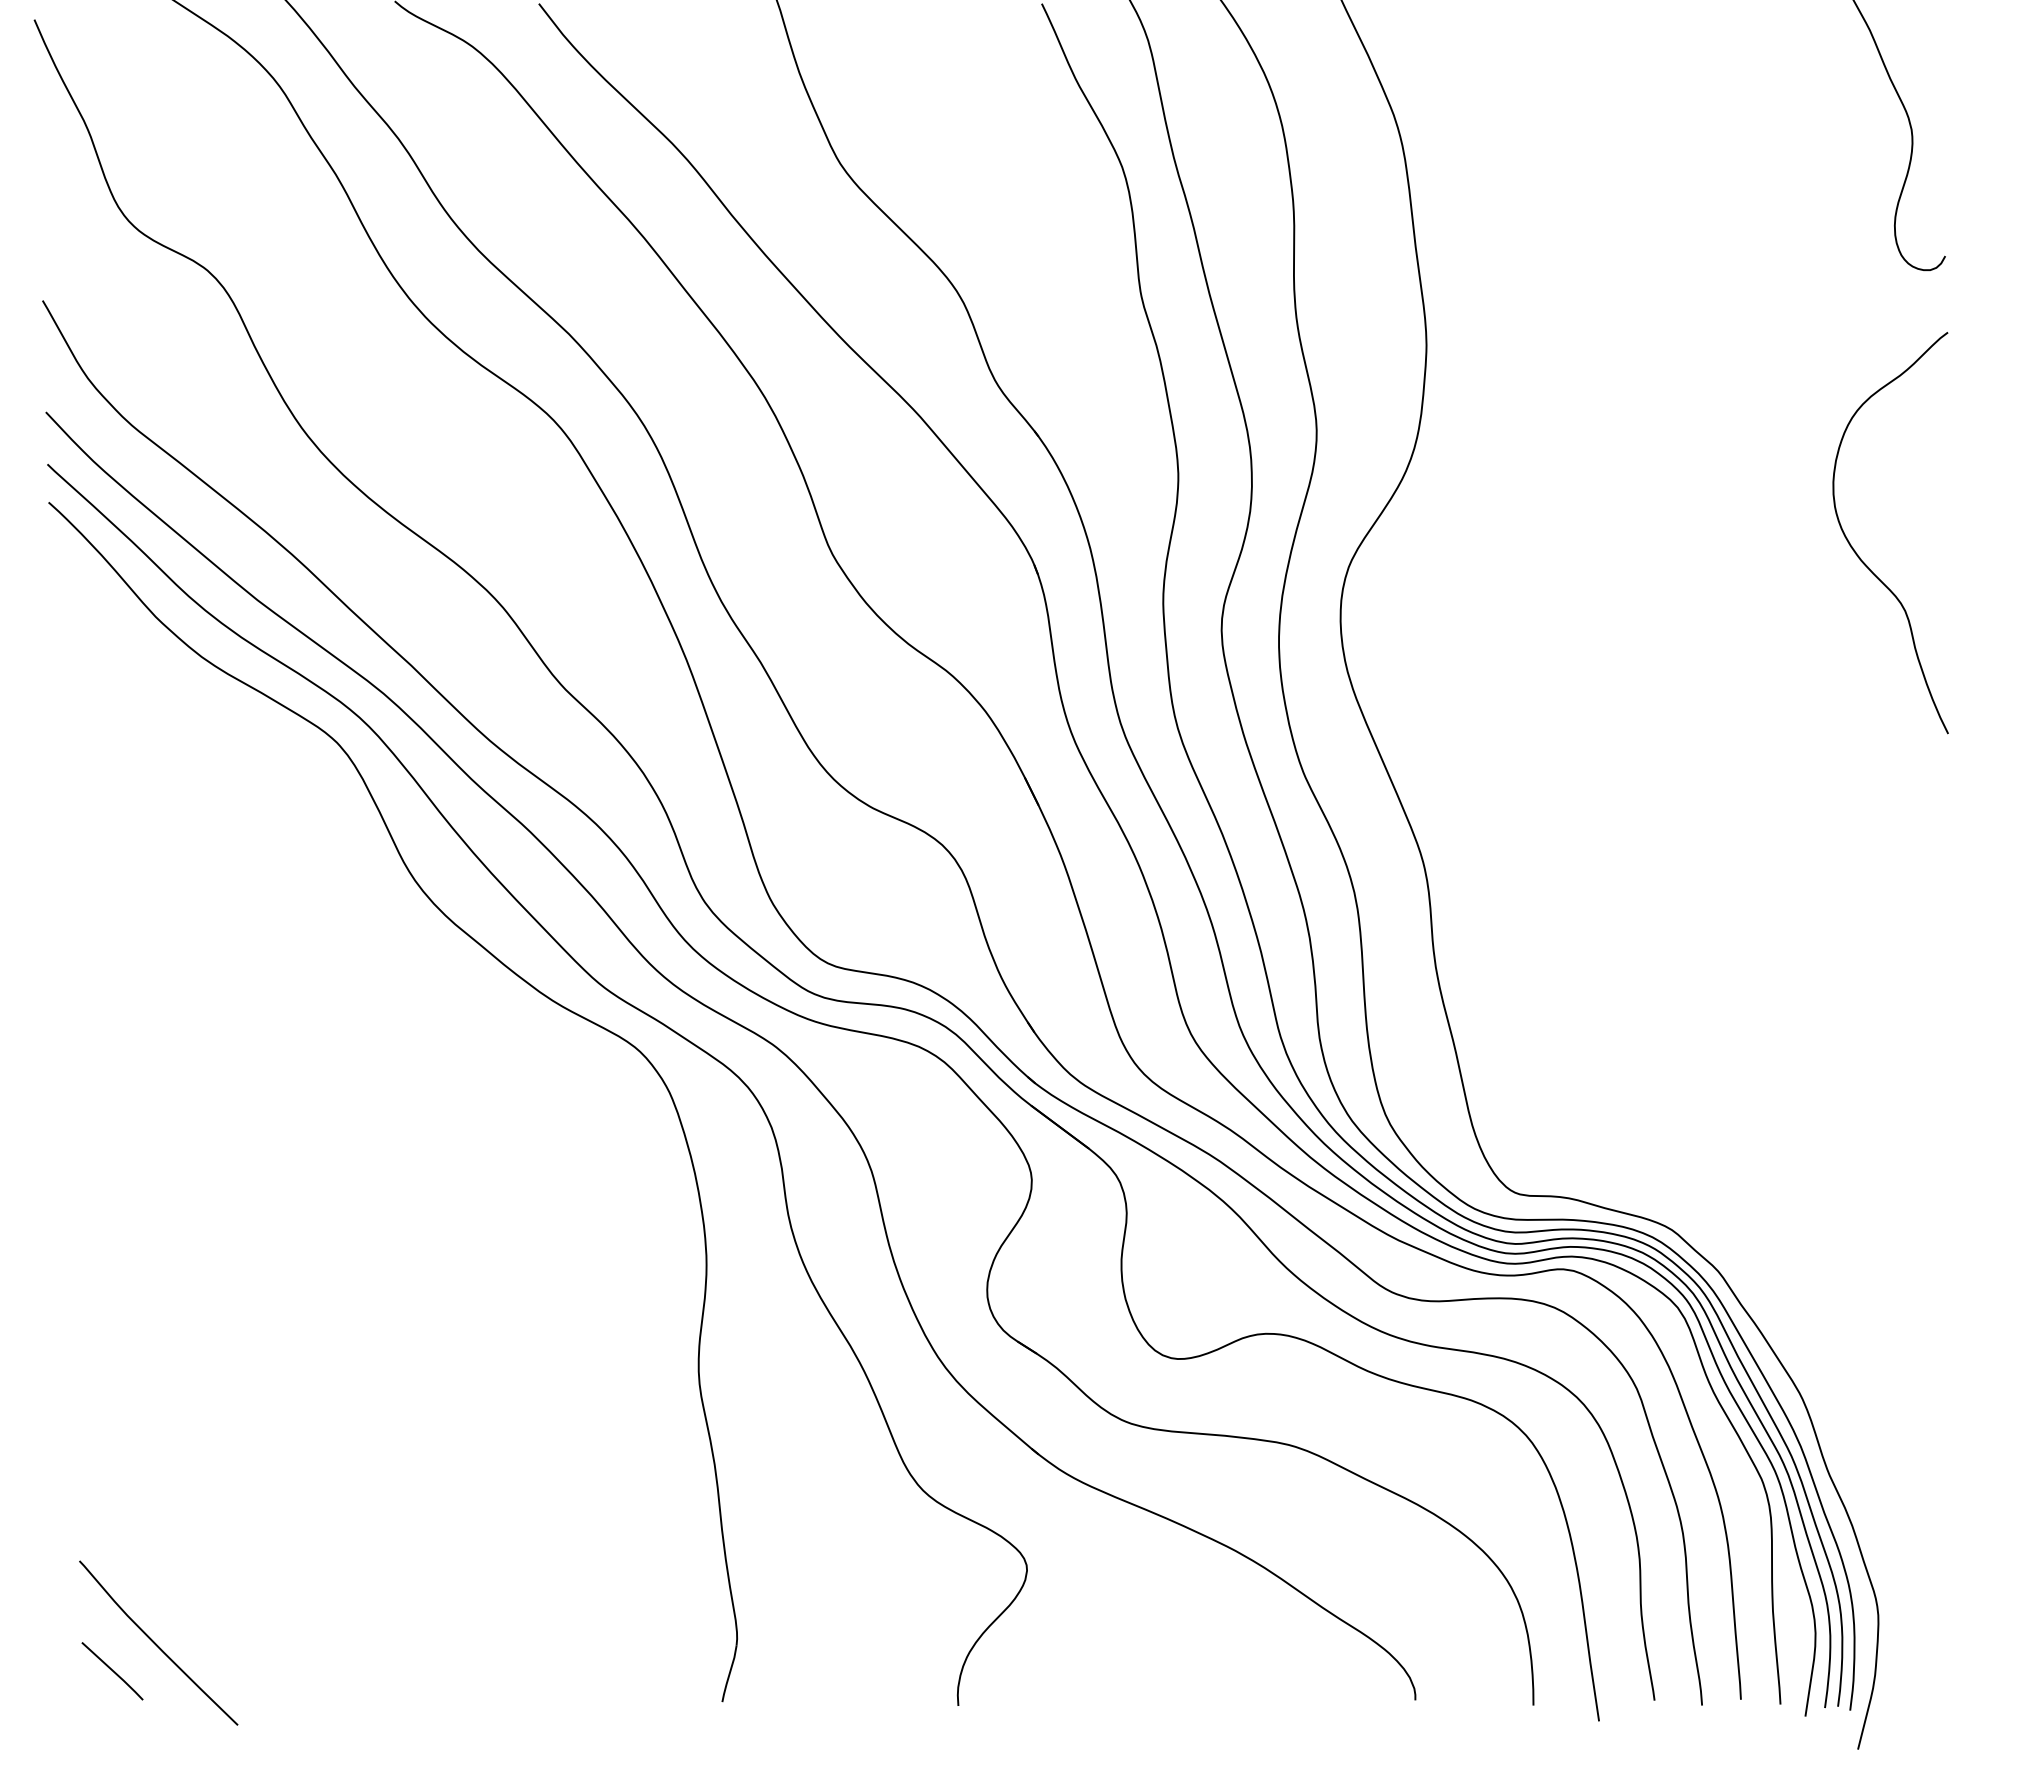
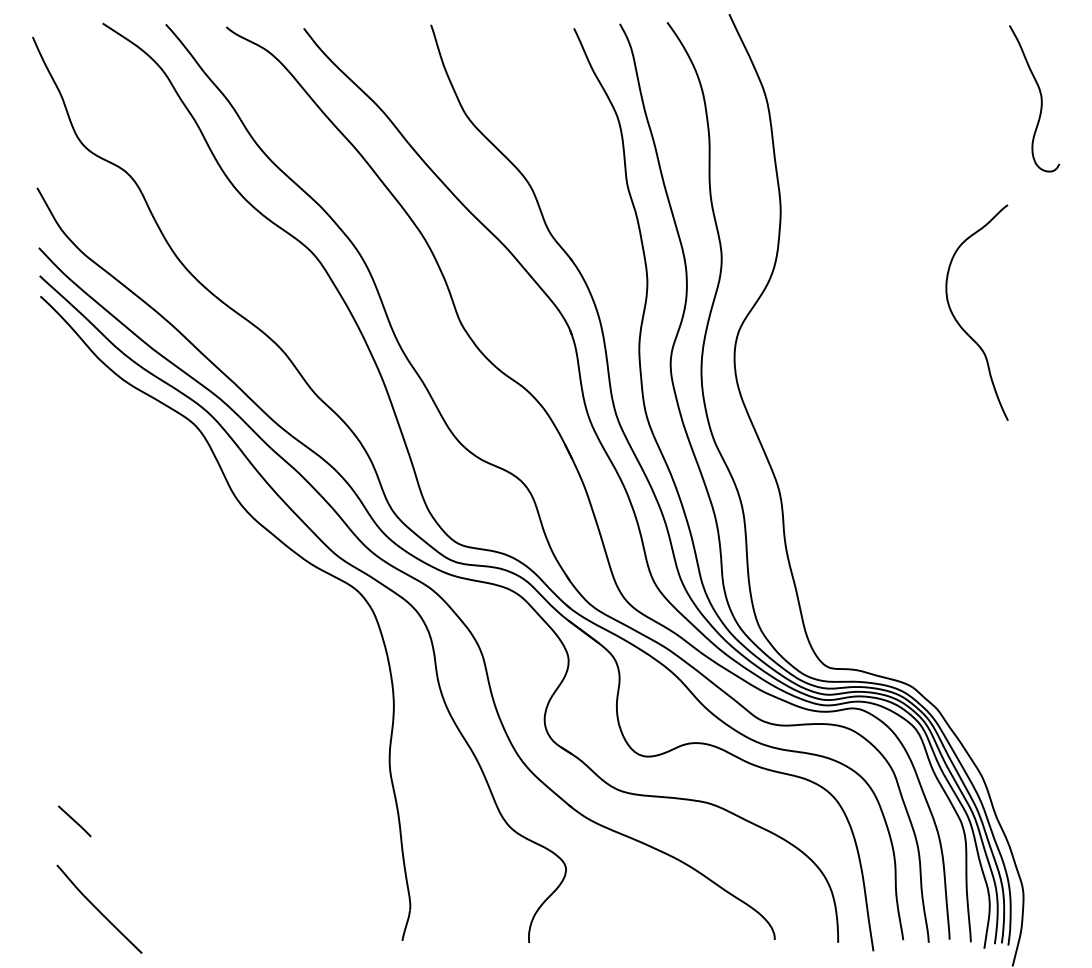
curve: (1859, 554) -> (960, 324), moved
line: (112, 1671) -> (74, 821), moved

